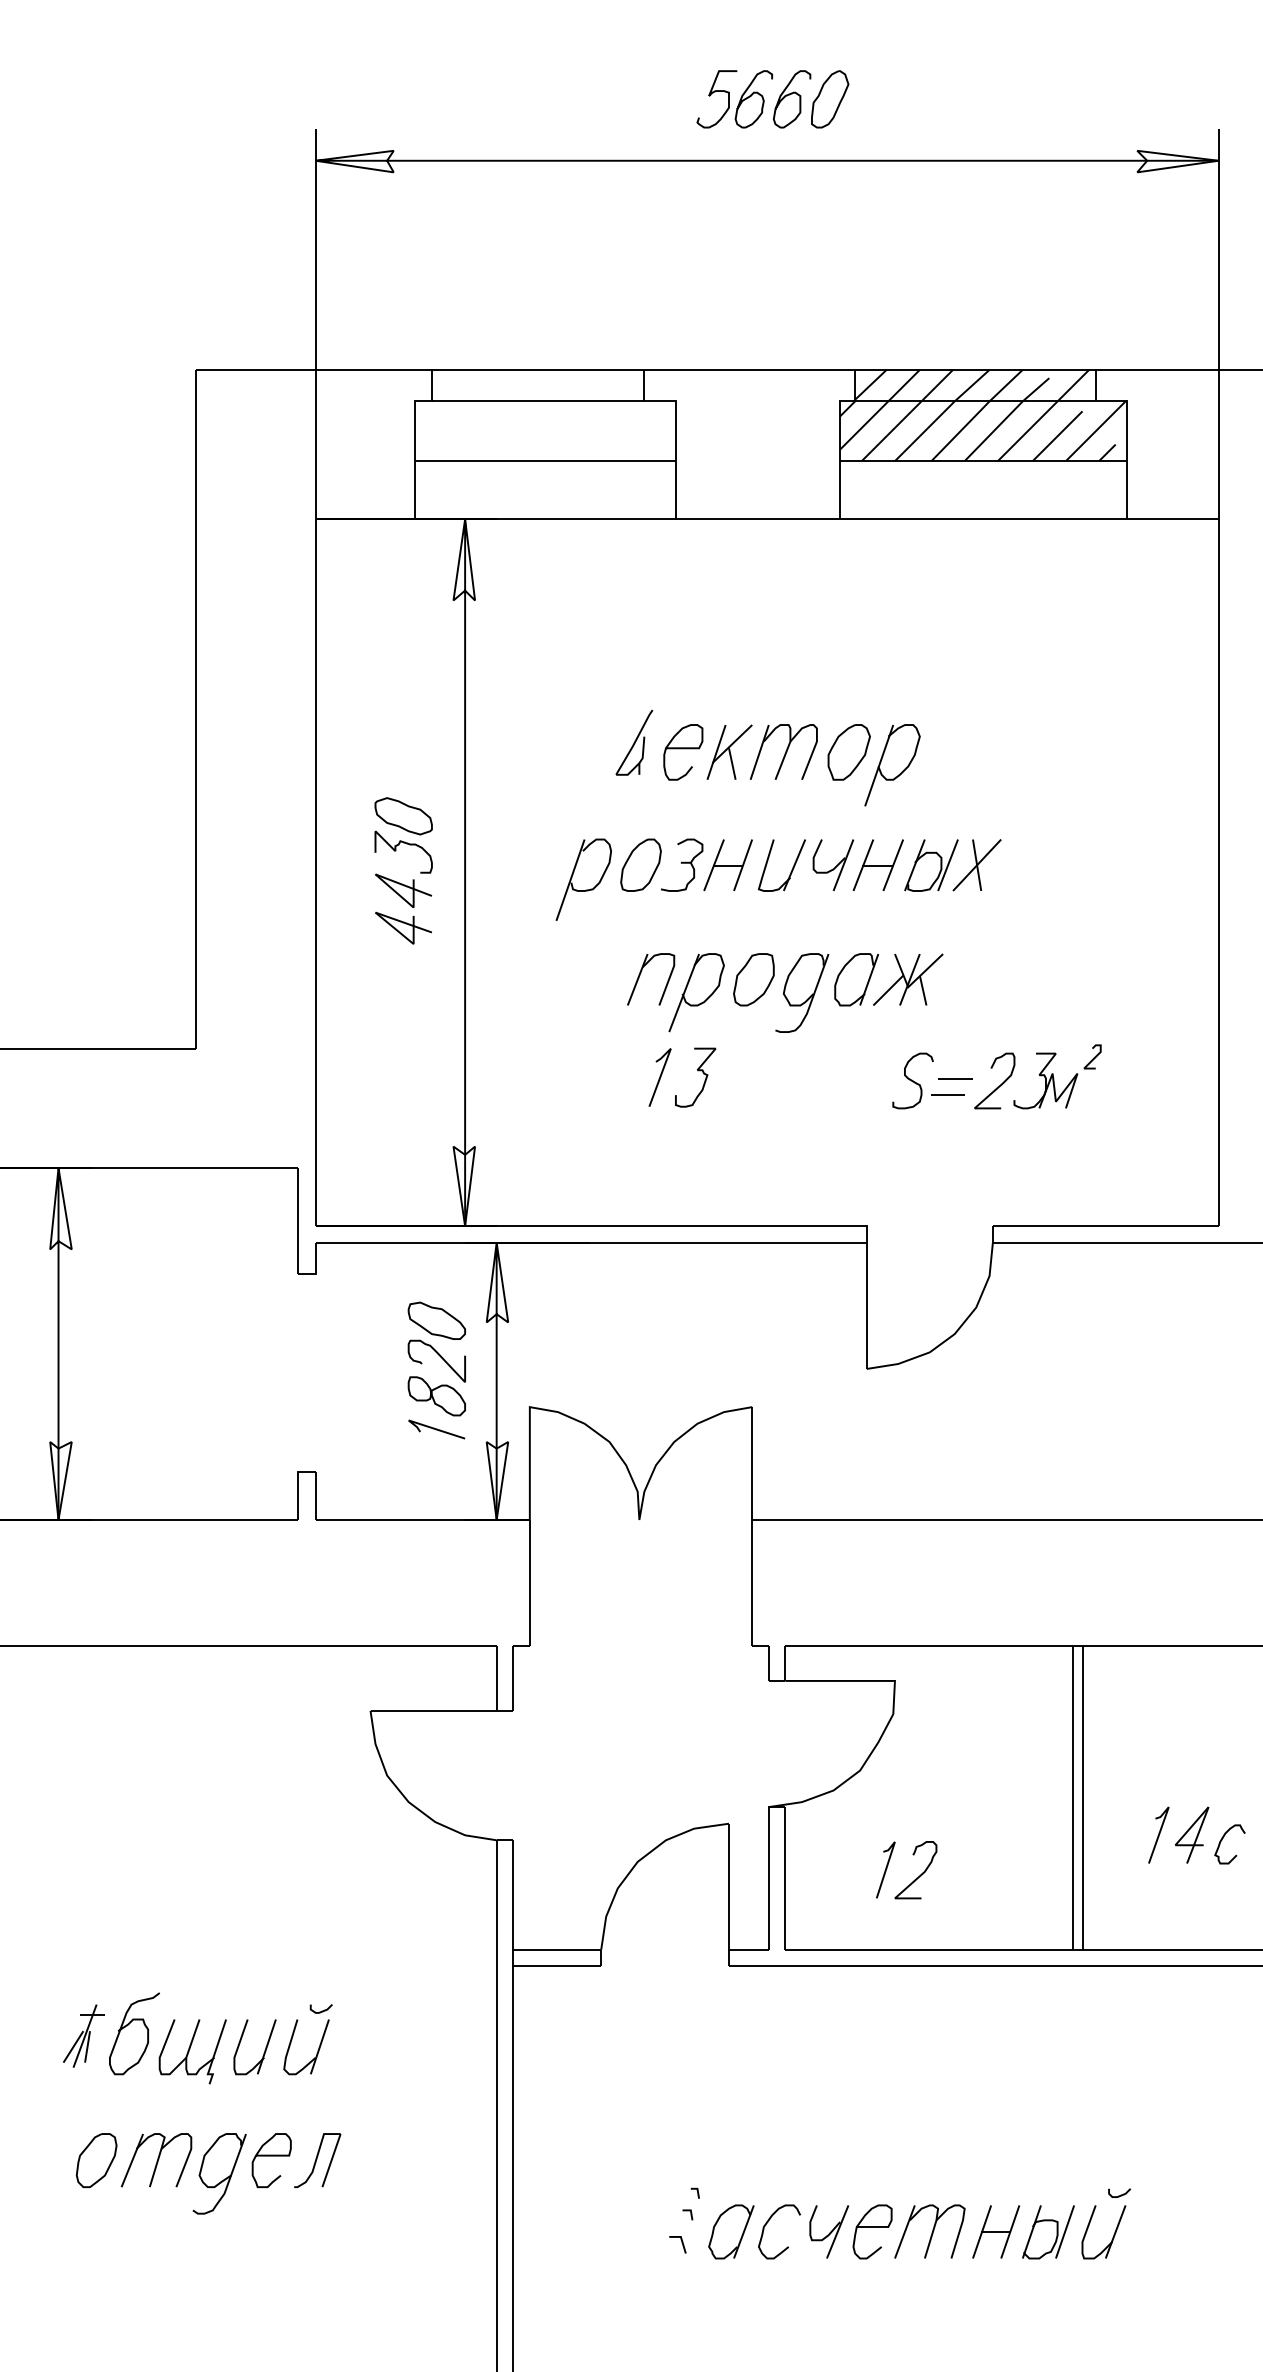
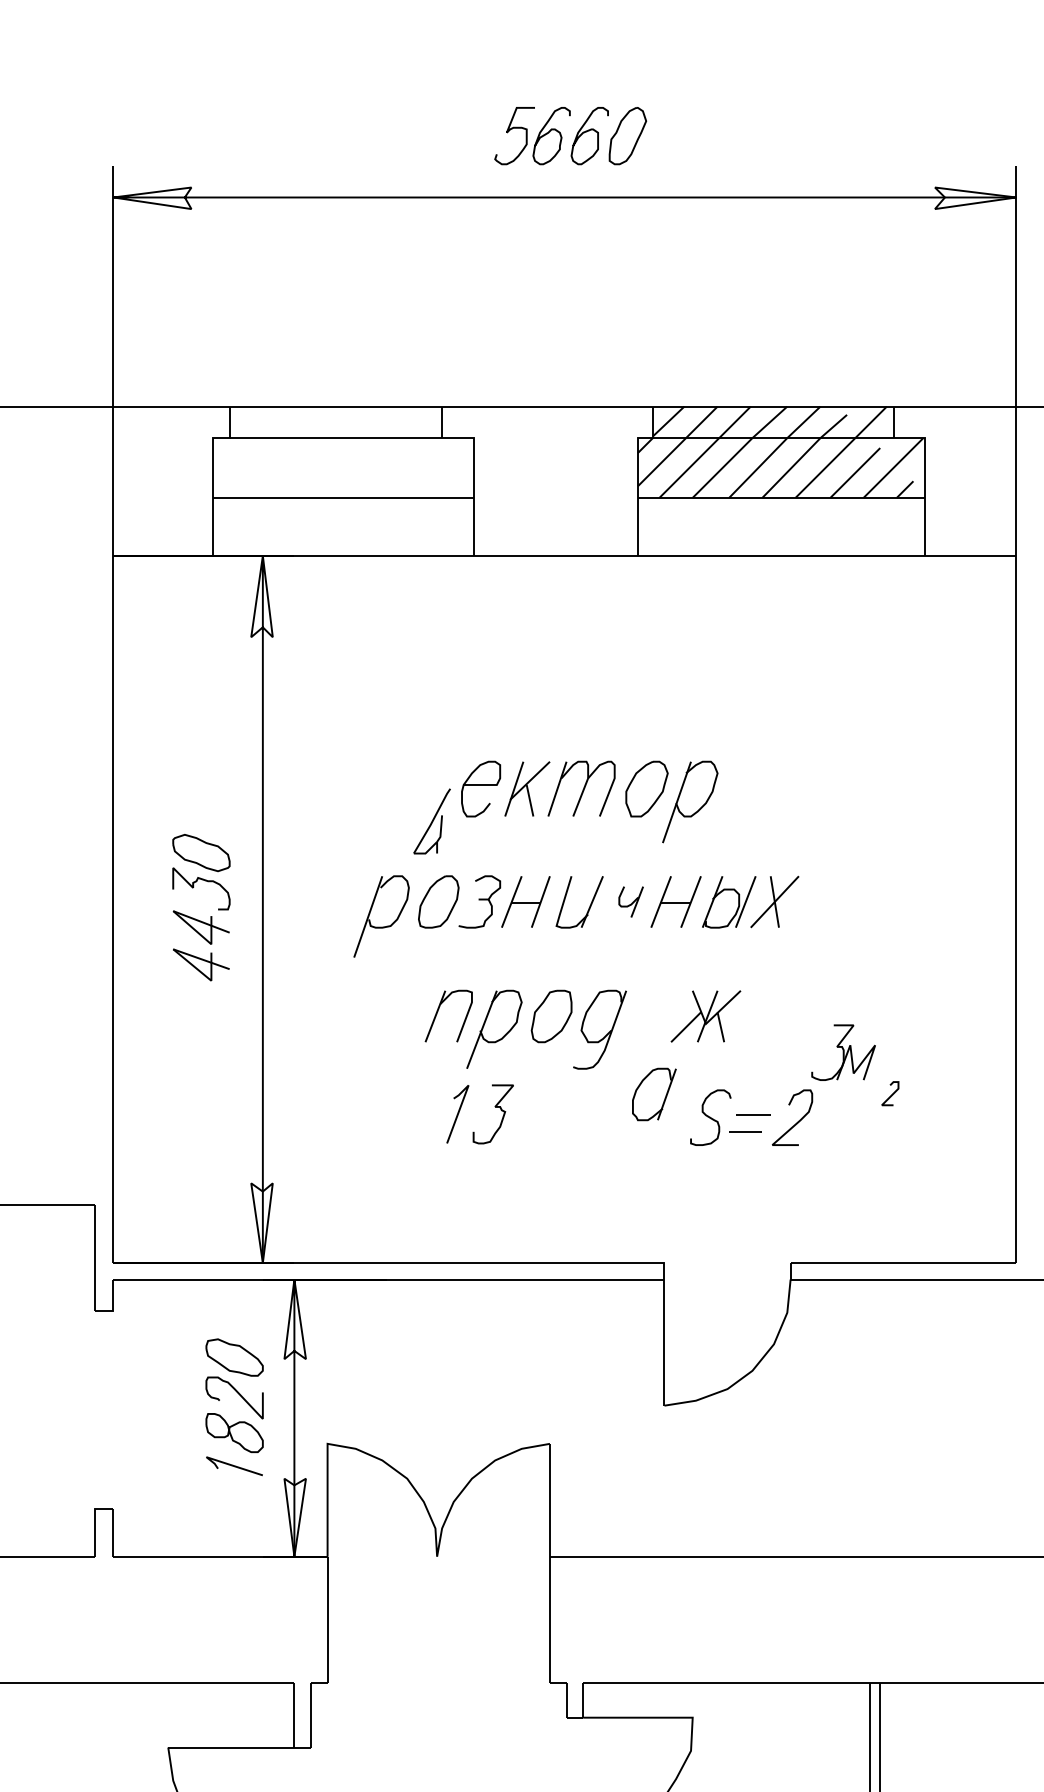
part: (634, 742) -> (432, 821), moved
part: (833, 865) -> (631, 902), size x0.6
part: (856, 979) -> (654, 1094), moved
part: (1045, 1080) -> (843, 1052), moved

